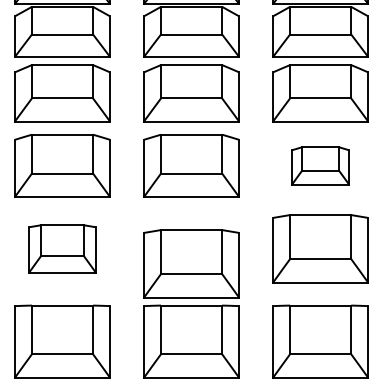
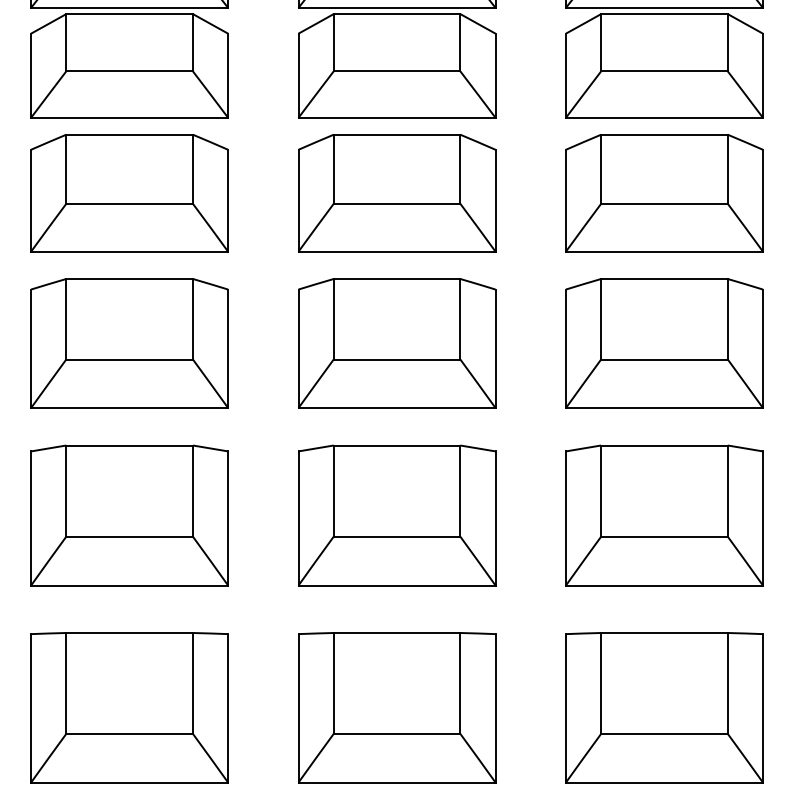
part: (320, 165) -> (664, 342), size x1.67
part: (62, 248) -> (129, 514), size x1.43
part: (191, 263) -> (396, 514), moved

